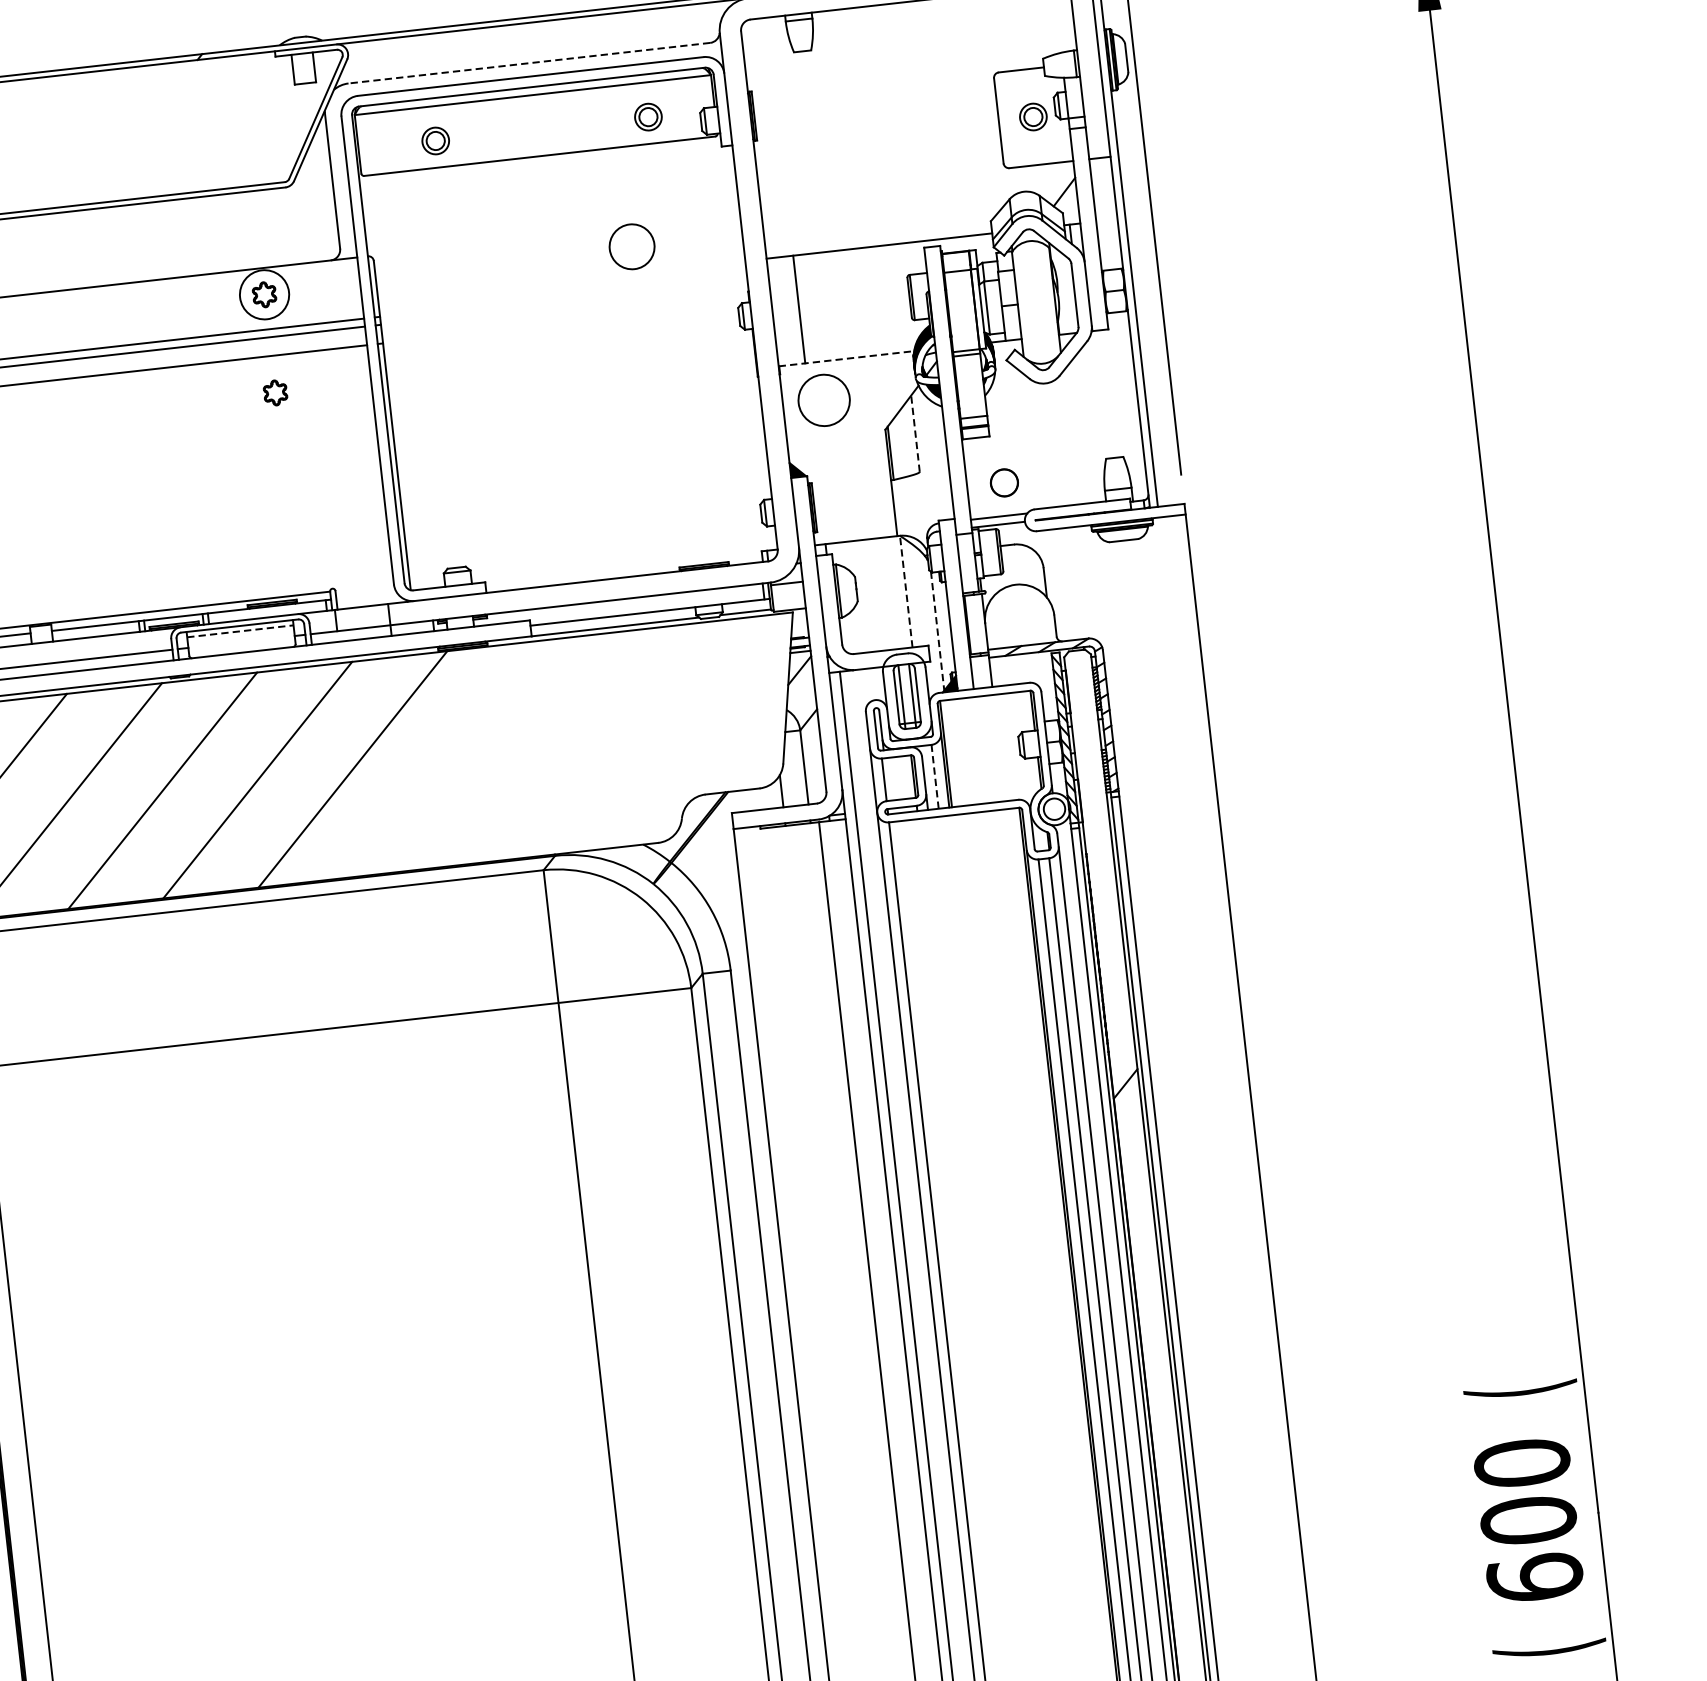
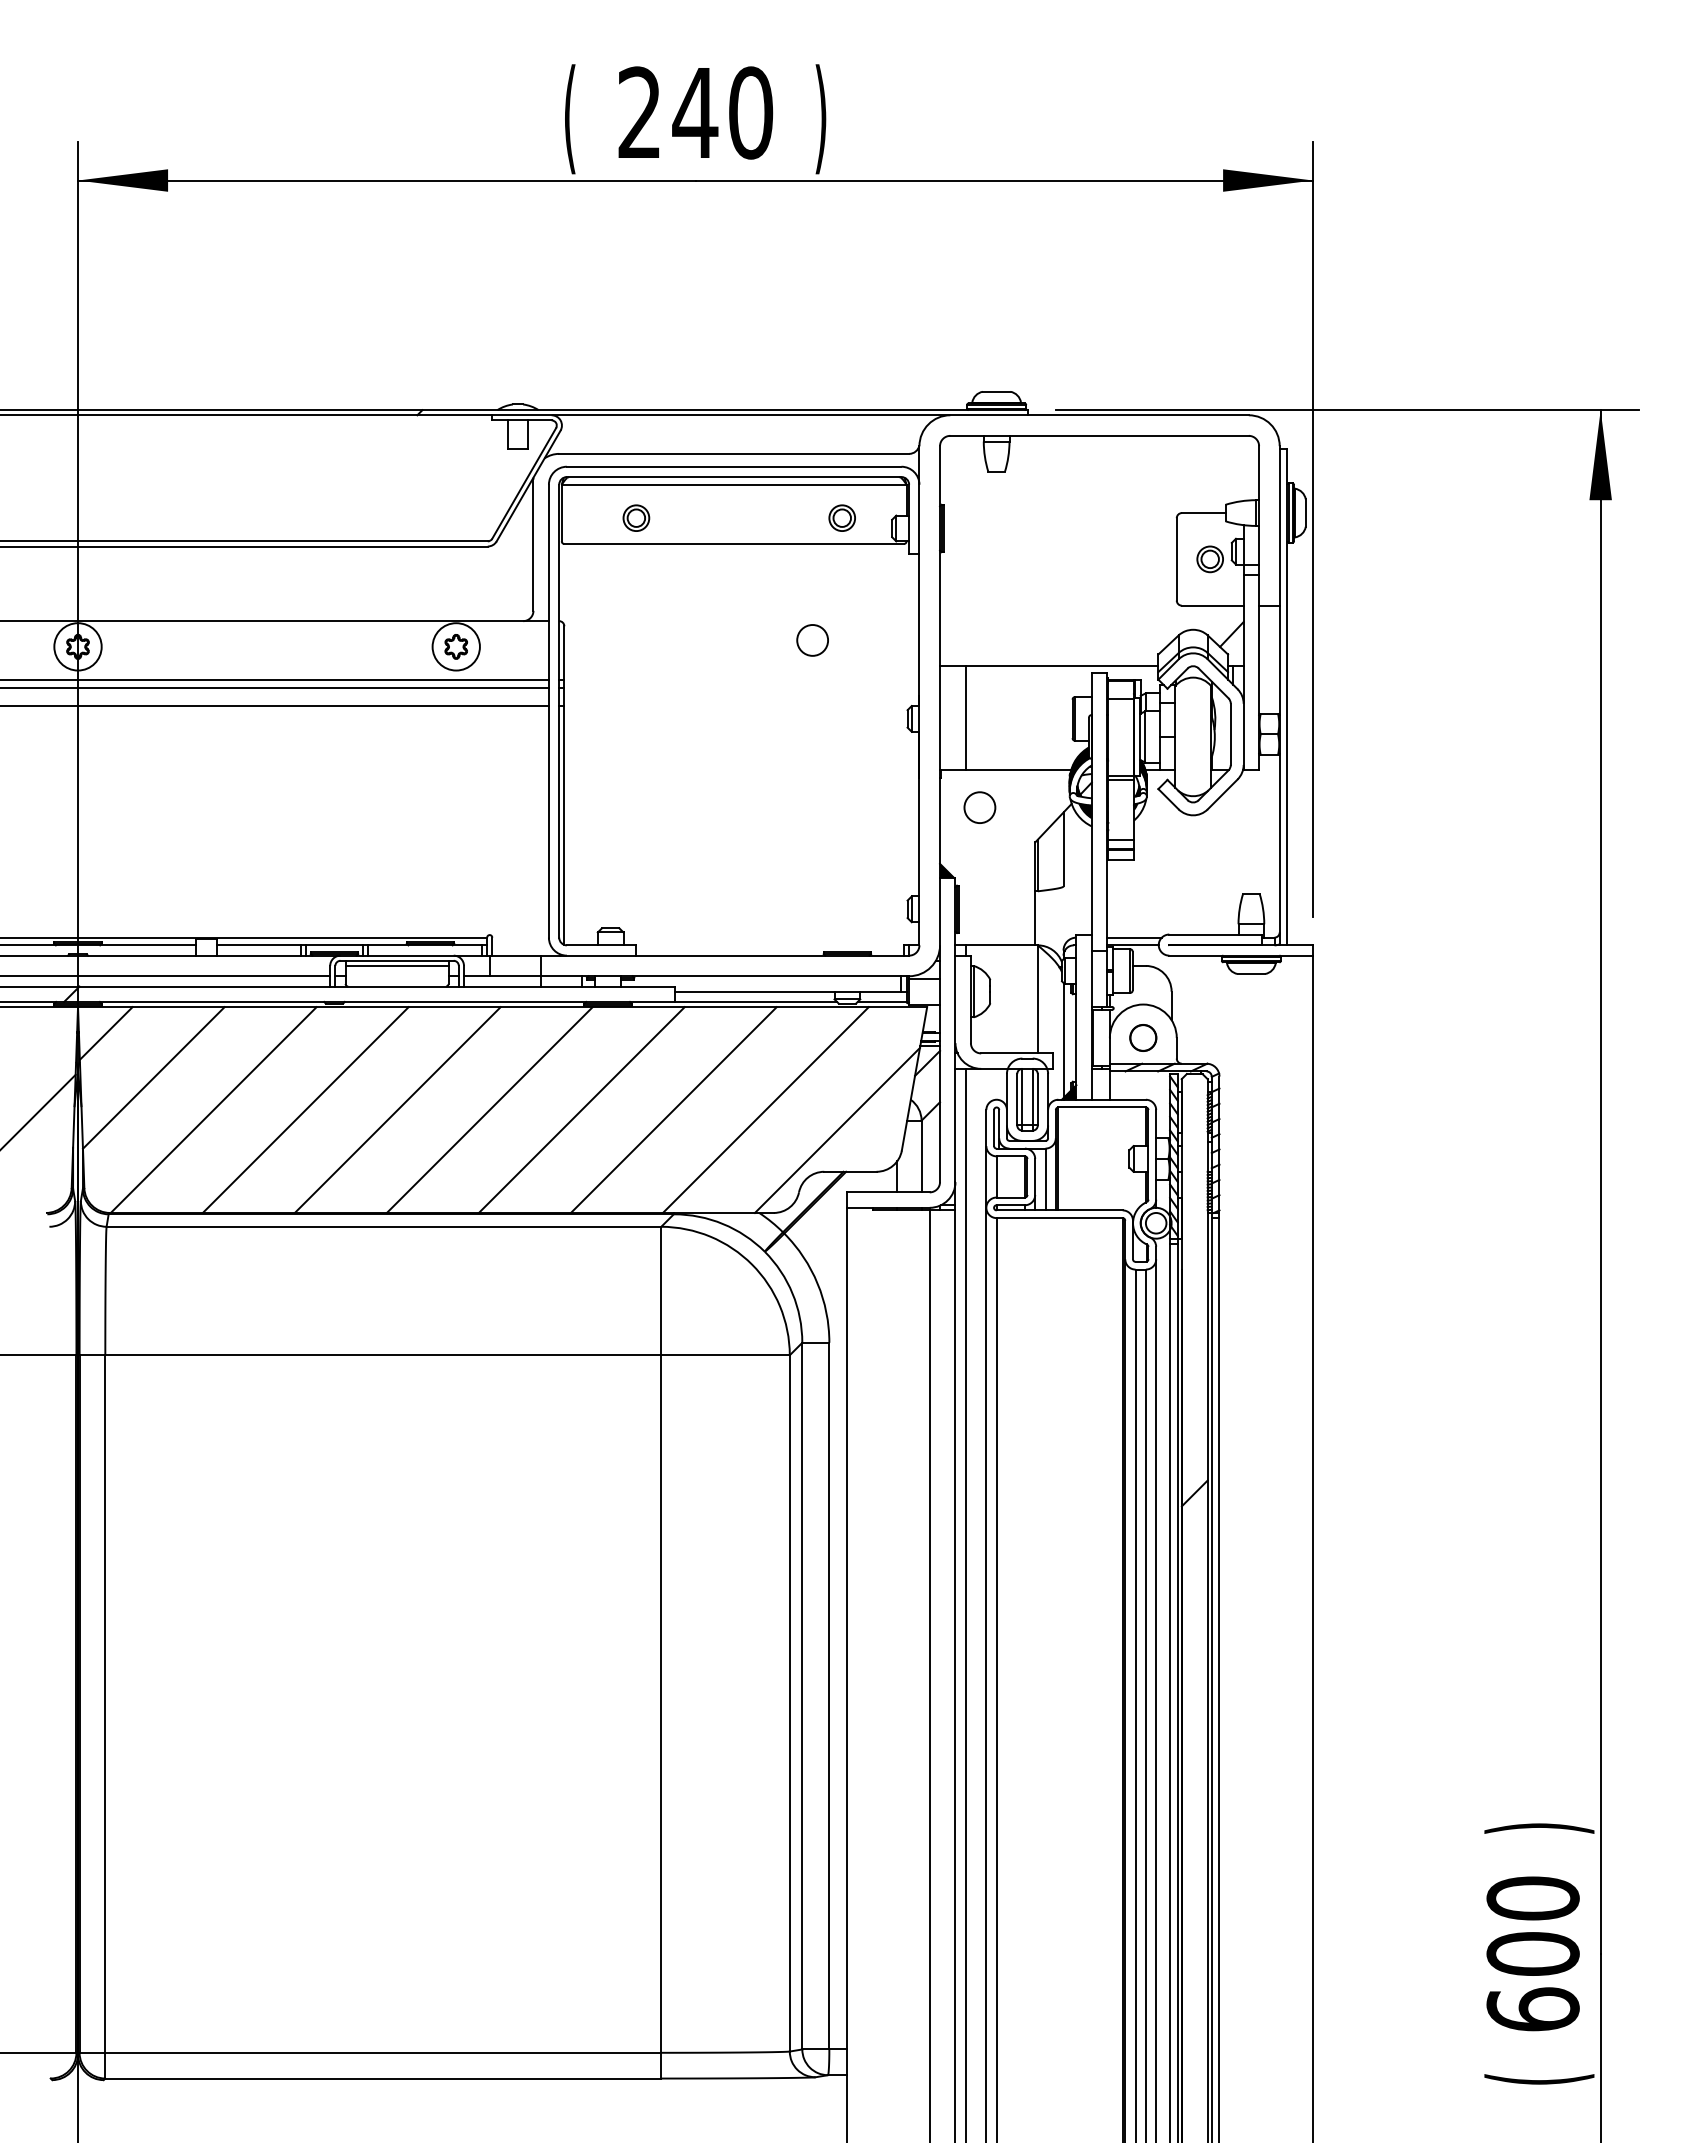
line: (528, 62) -> (733, 453), dashed -> solid
circle: (631, 246) -> (812, 640), size x0.71
line: (846, 358) -> (1005, 770), dashed -> solid
part: (274, 392) -> (455, 741), removed
circle: (823, 400) -> (979, 807), size x0.62
line: (915, 433) -> (1063, 849), dashed -> solid
circle: (1004, 482) -> (1143, 1037), moved
line: (905, 590) -> (1037, 998), dashed -> solid
line: (240, 630) -> (397, 965), dashed -> solid
line: (937, 632) -> (1063, 1041), dashed -> solid
line: (637, 736) -> (765, 1109), added
line: (542, 747) -> (673, 1109), added
line: (713, 749) -> (836, 1129), added
line: (447, 758) -> (581, 1109), added
line: (935, 776) -> (1045, 1179), dashed -> solid
text: (1520, 1390) -> (1539, 1828), ( -> )

